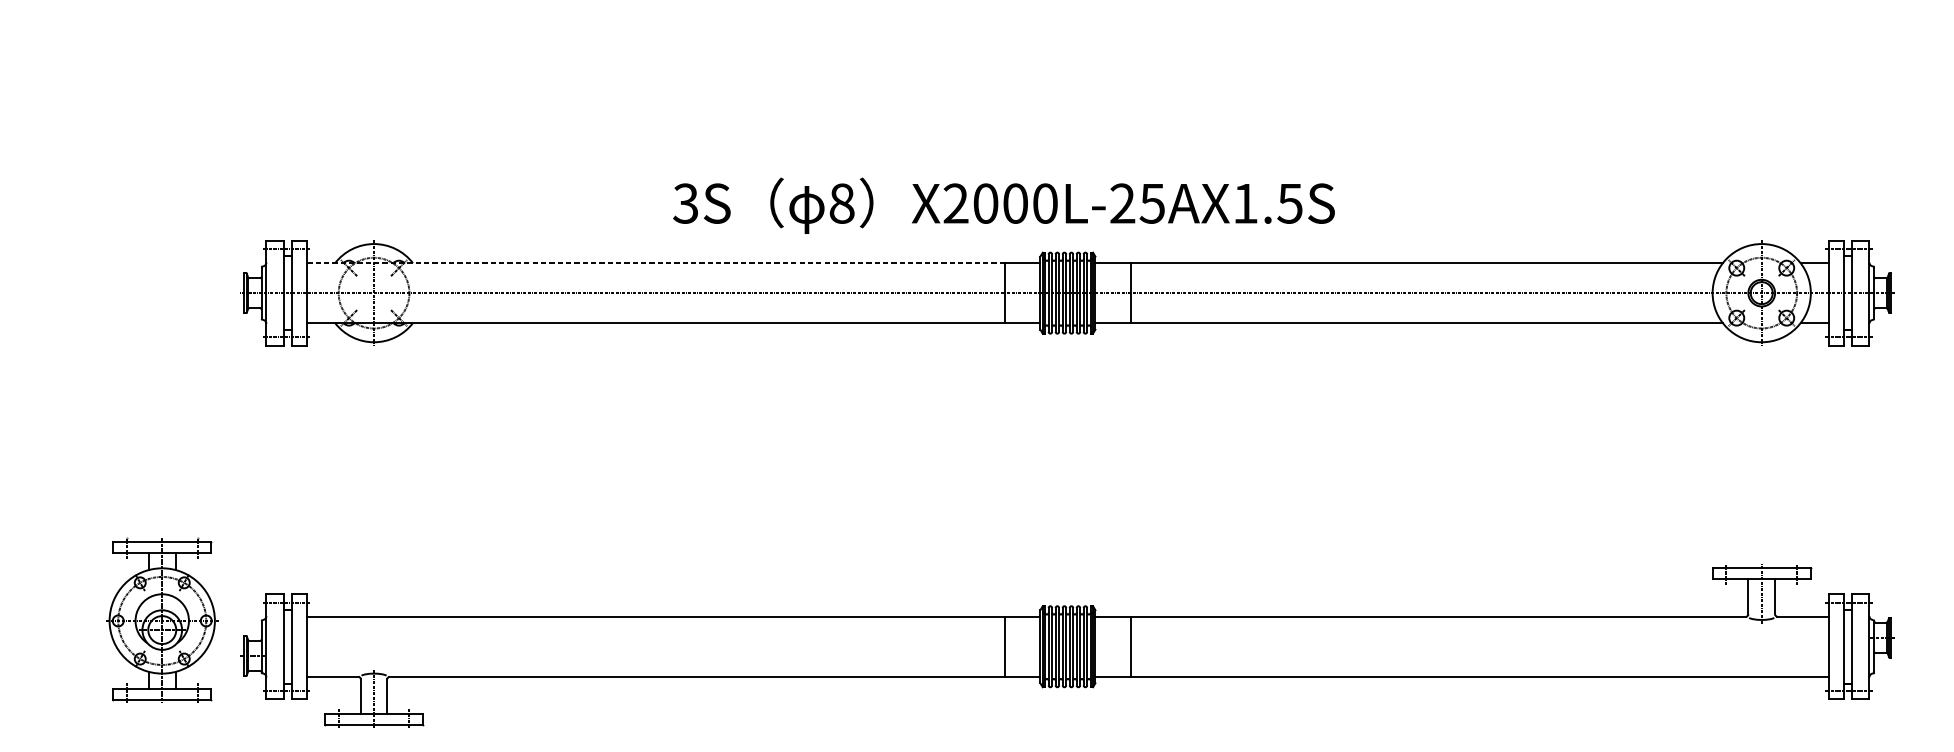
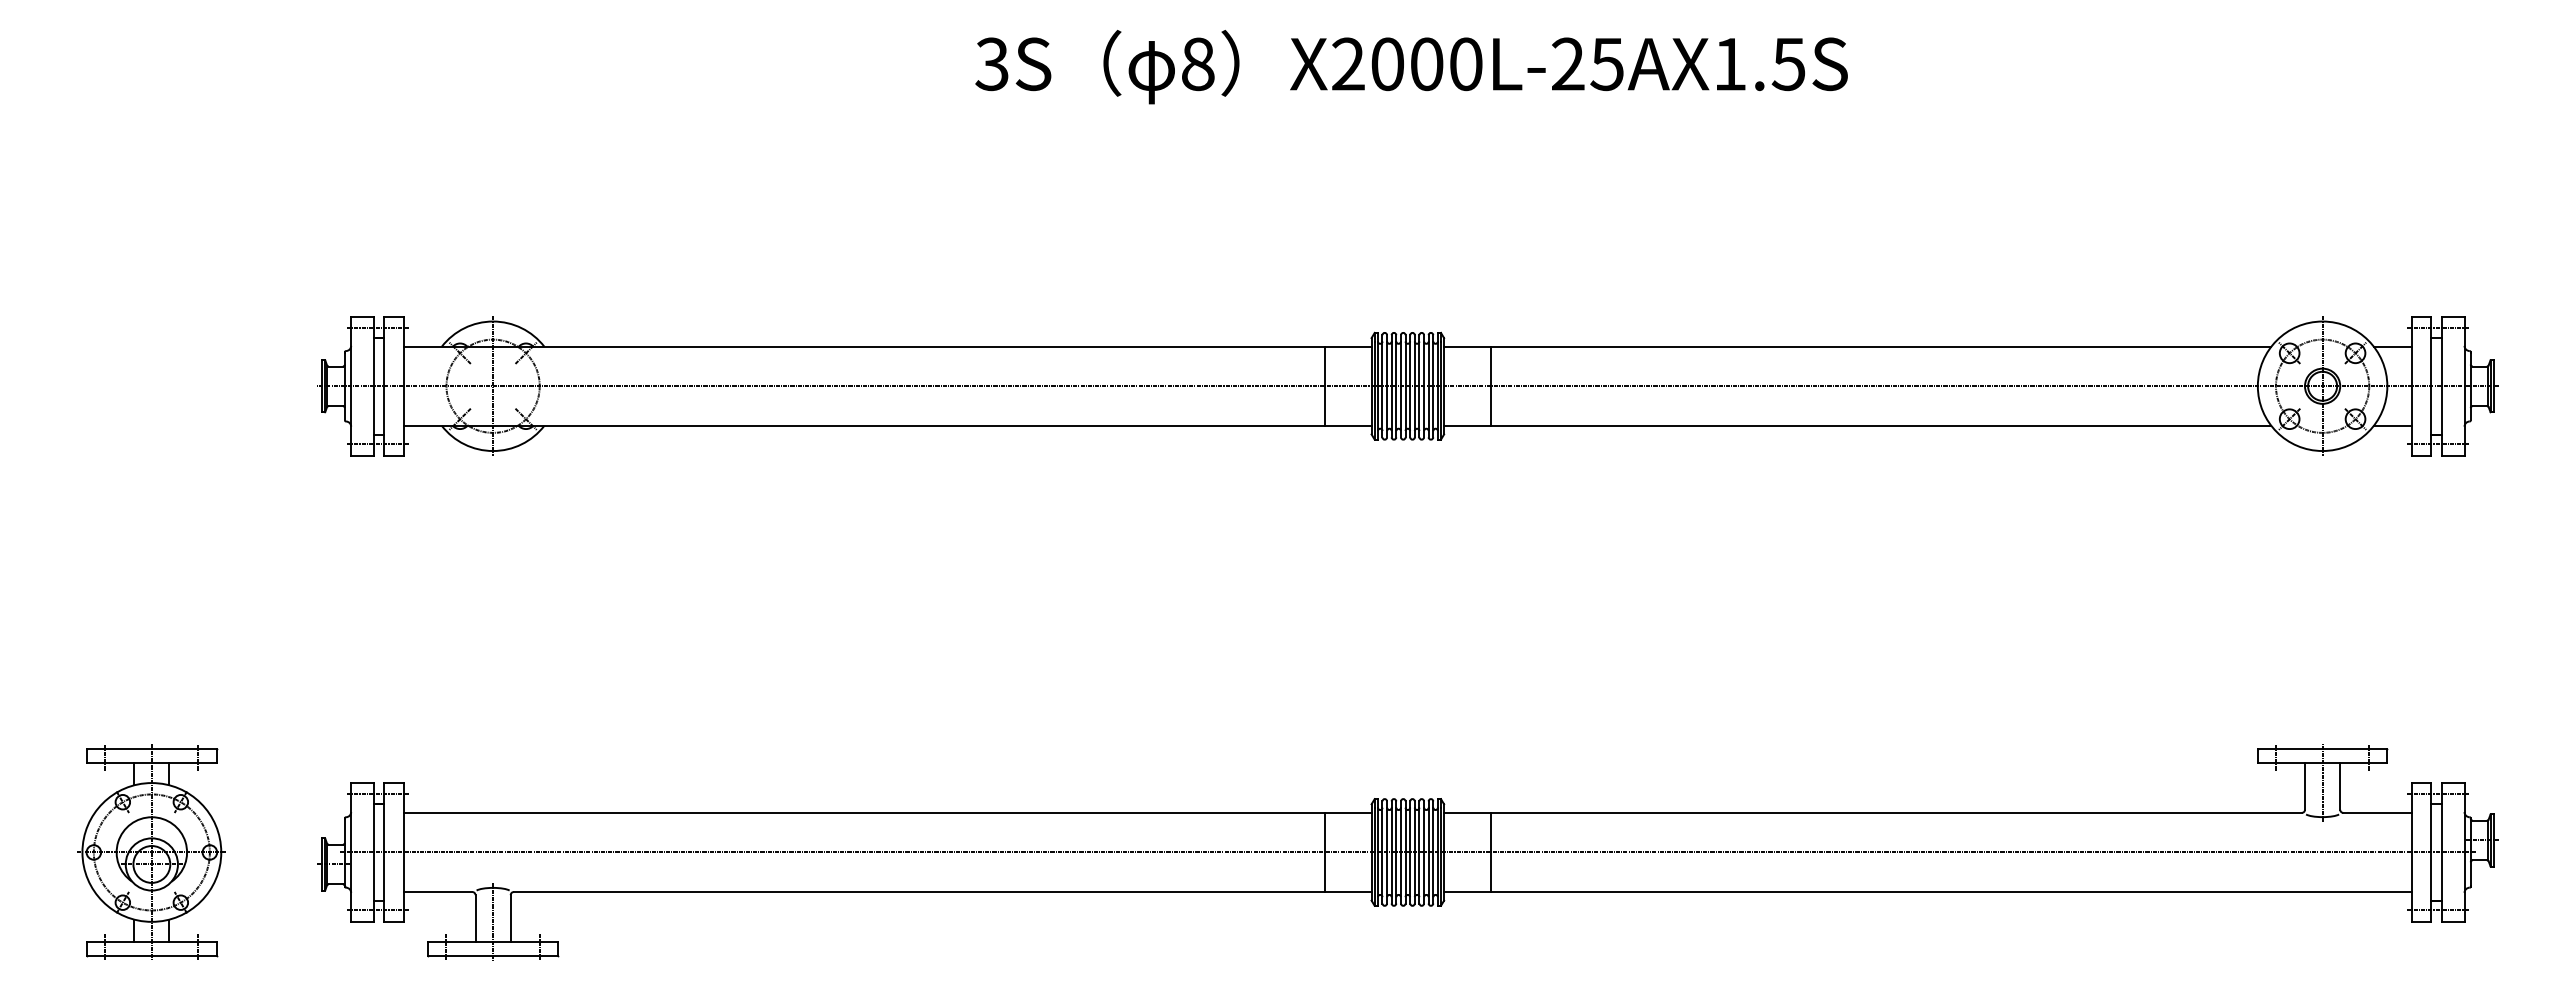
text: (1003, 206) -> (1411, 67), moved
line: (655, 262) -> (864, 346), dashed -> solid
part: (161, 620) -> (151, 851), moved
line: (1067, 646) -> (1407, 852), added

